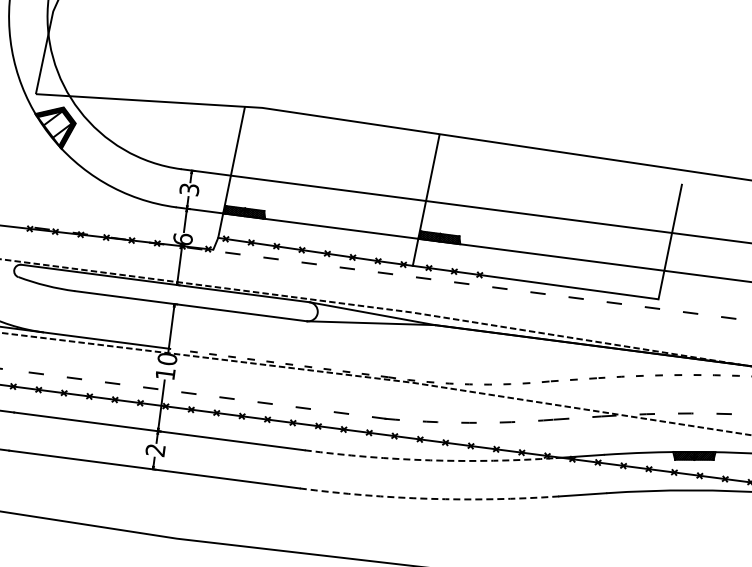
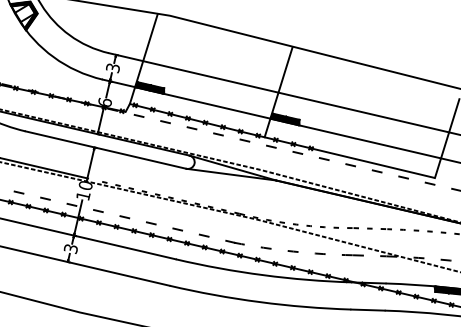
text: (155, 450) -> (70, 248), 2 -> 3
arc: (430, 460) -> (263, 275), dashed -> solid
arc: (429, 498) -> (260, 301), dashed -> solid

